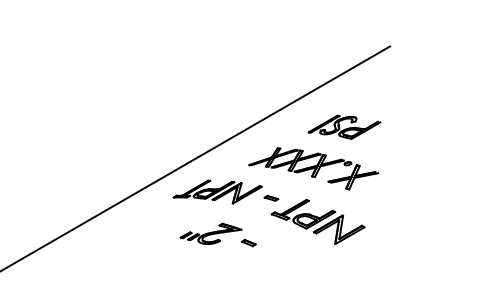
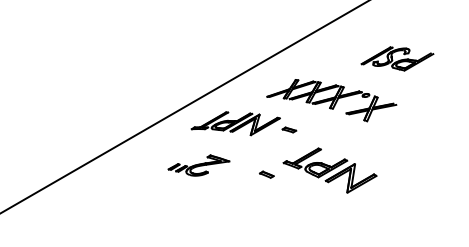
part: (344, 126) -> (397, 58), moved
part: (317, 221) -> (329, 170), moved
part: (210, 233) -> (198, 165), moved

